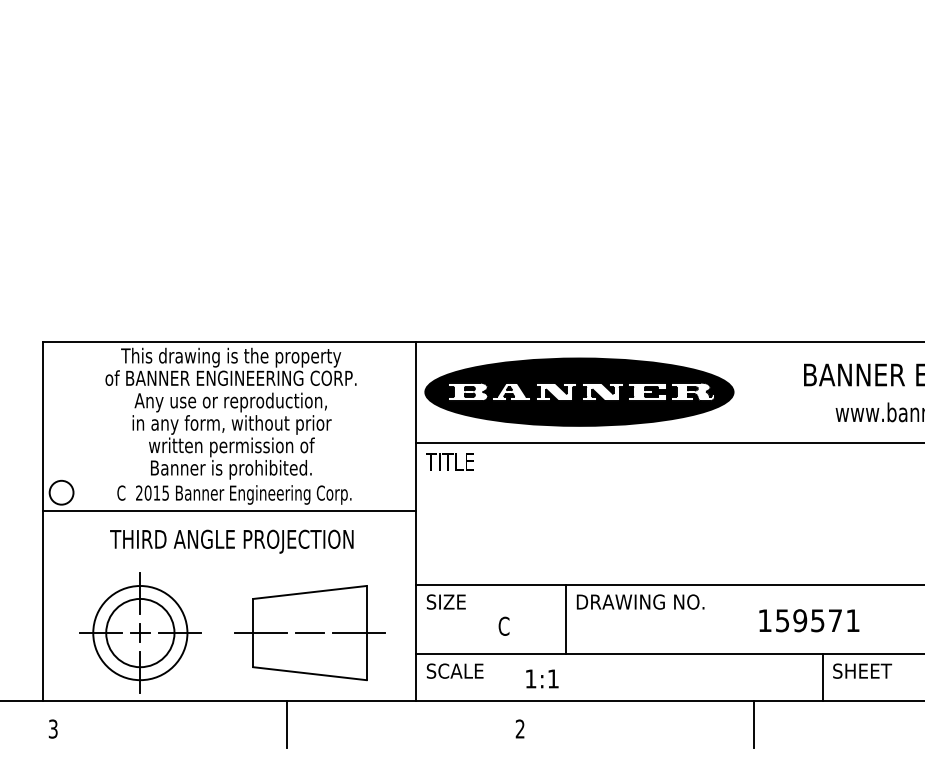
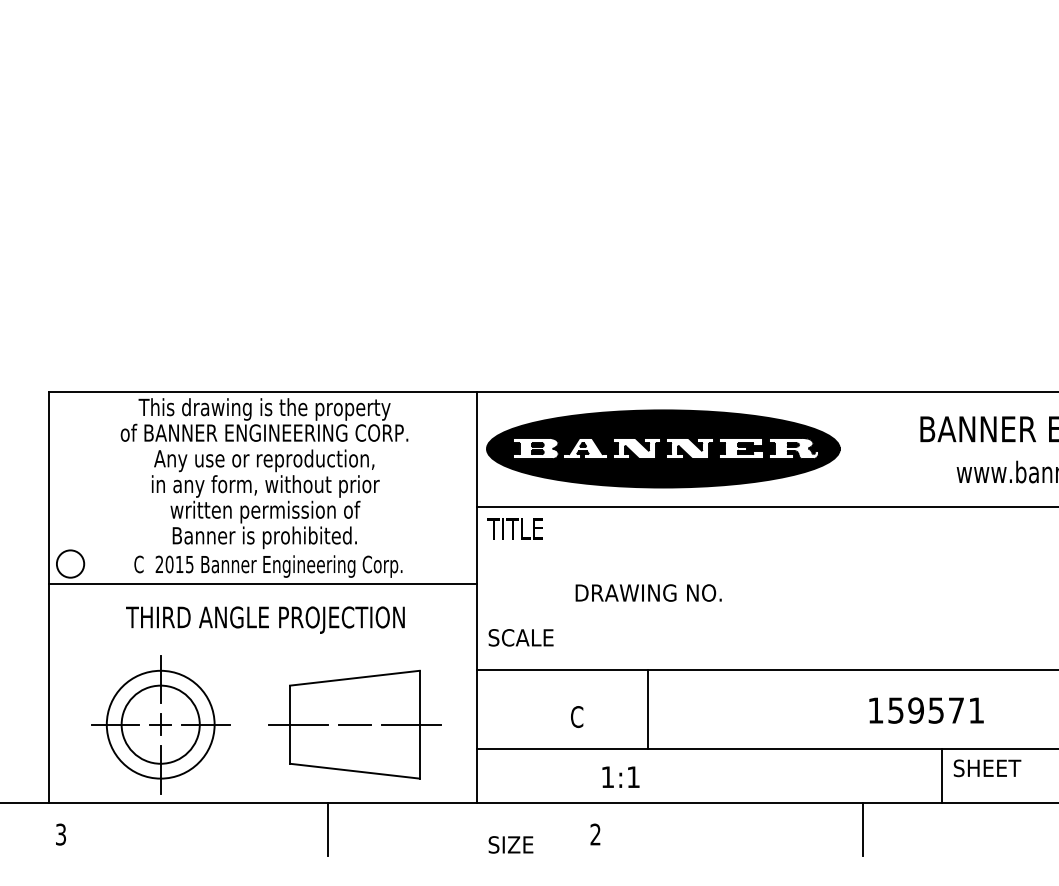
text: (445, 601) -> (510, 844), moved
text: (640, 601) -> (648, 592), moved
text: (454, 670) -> (520, 637), moved

